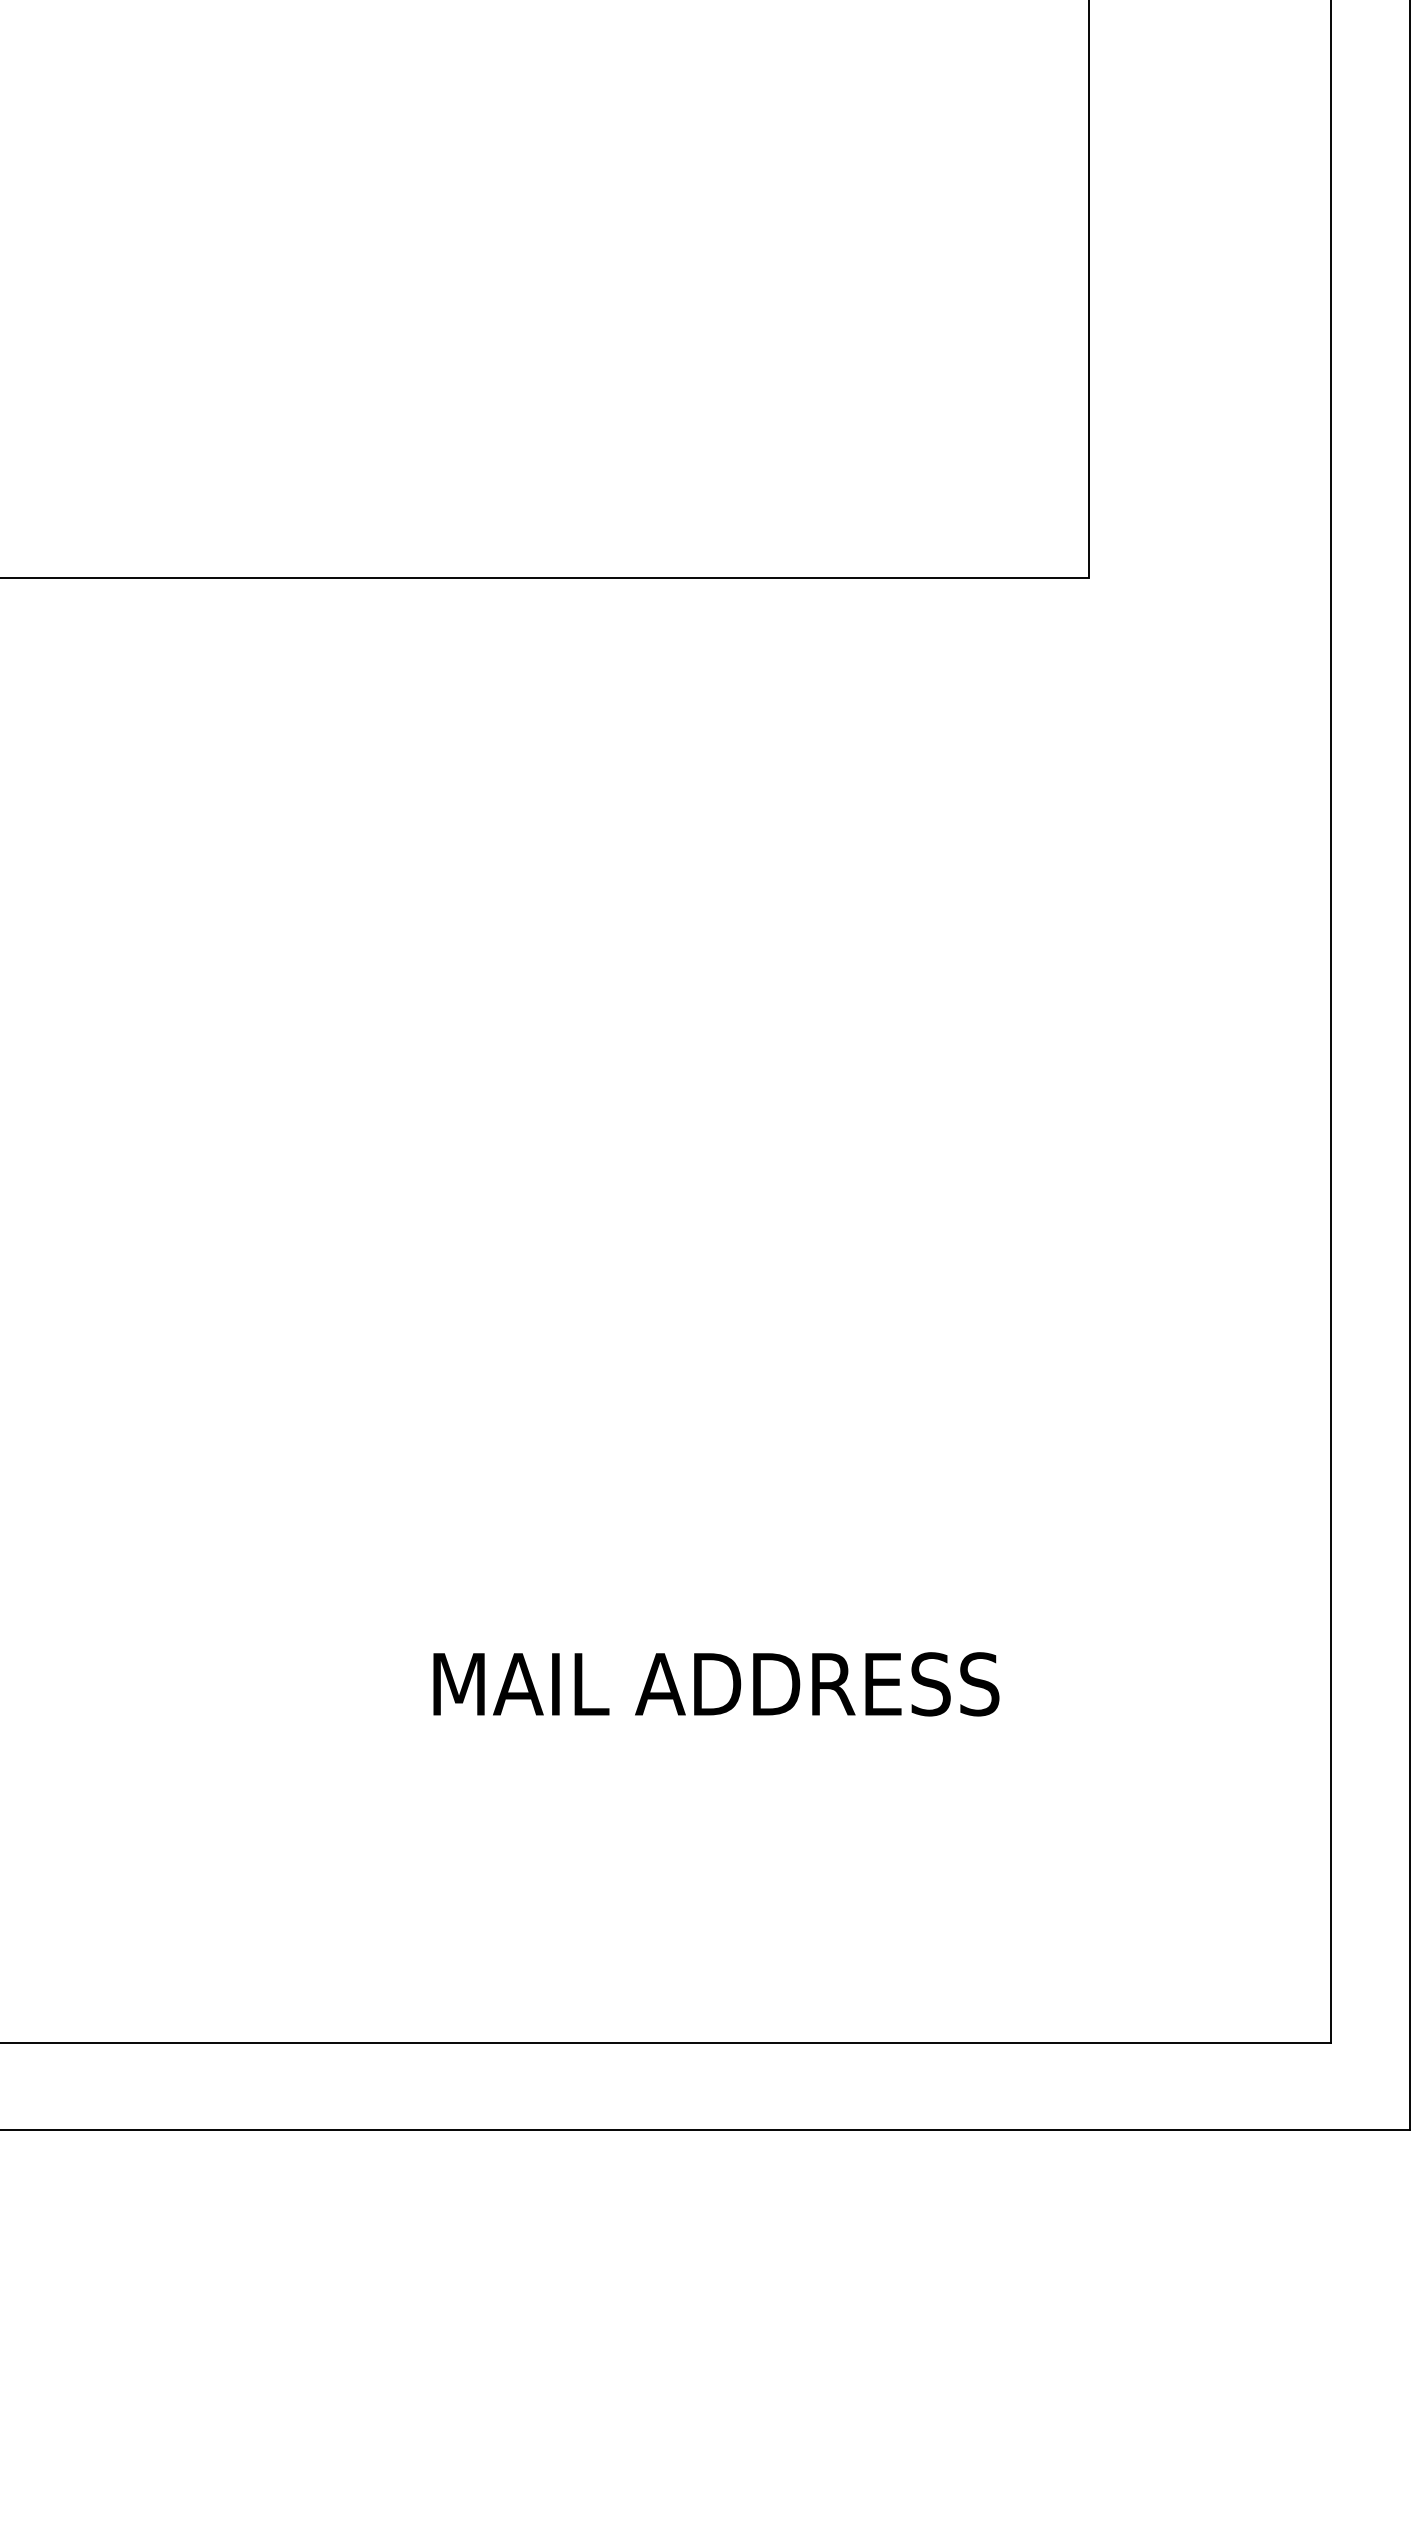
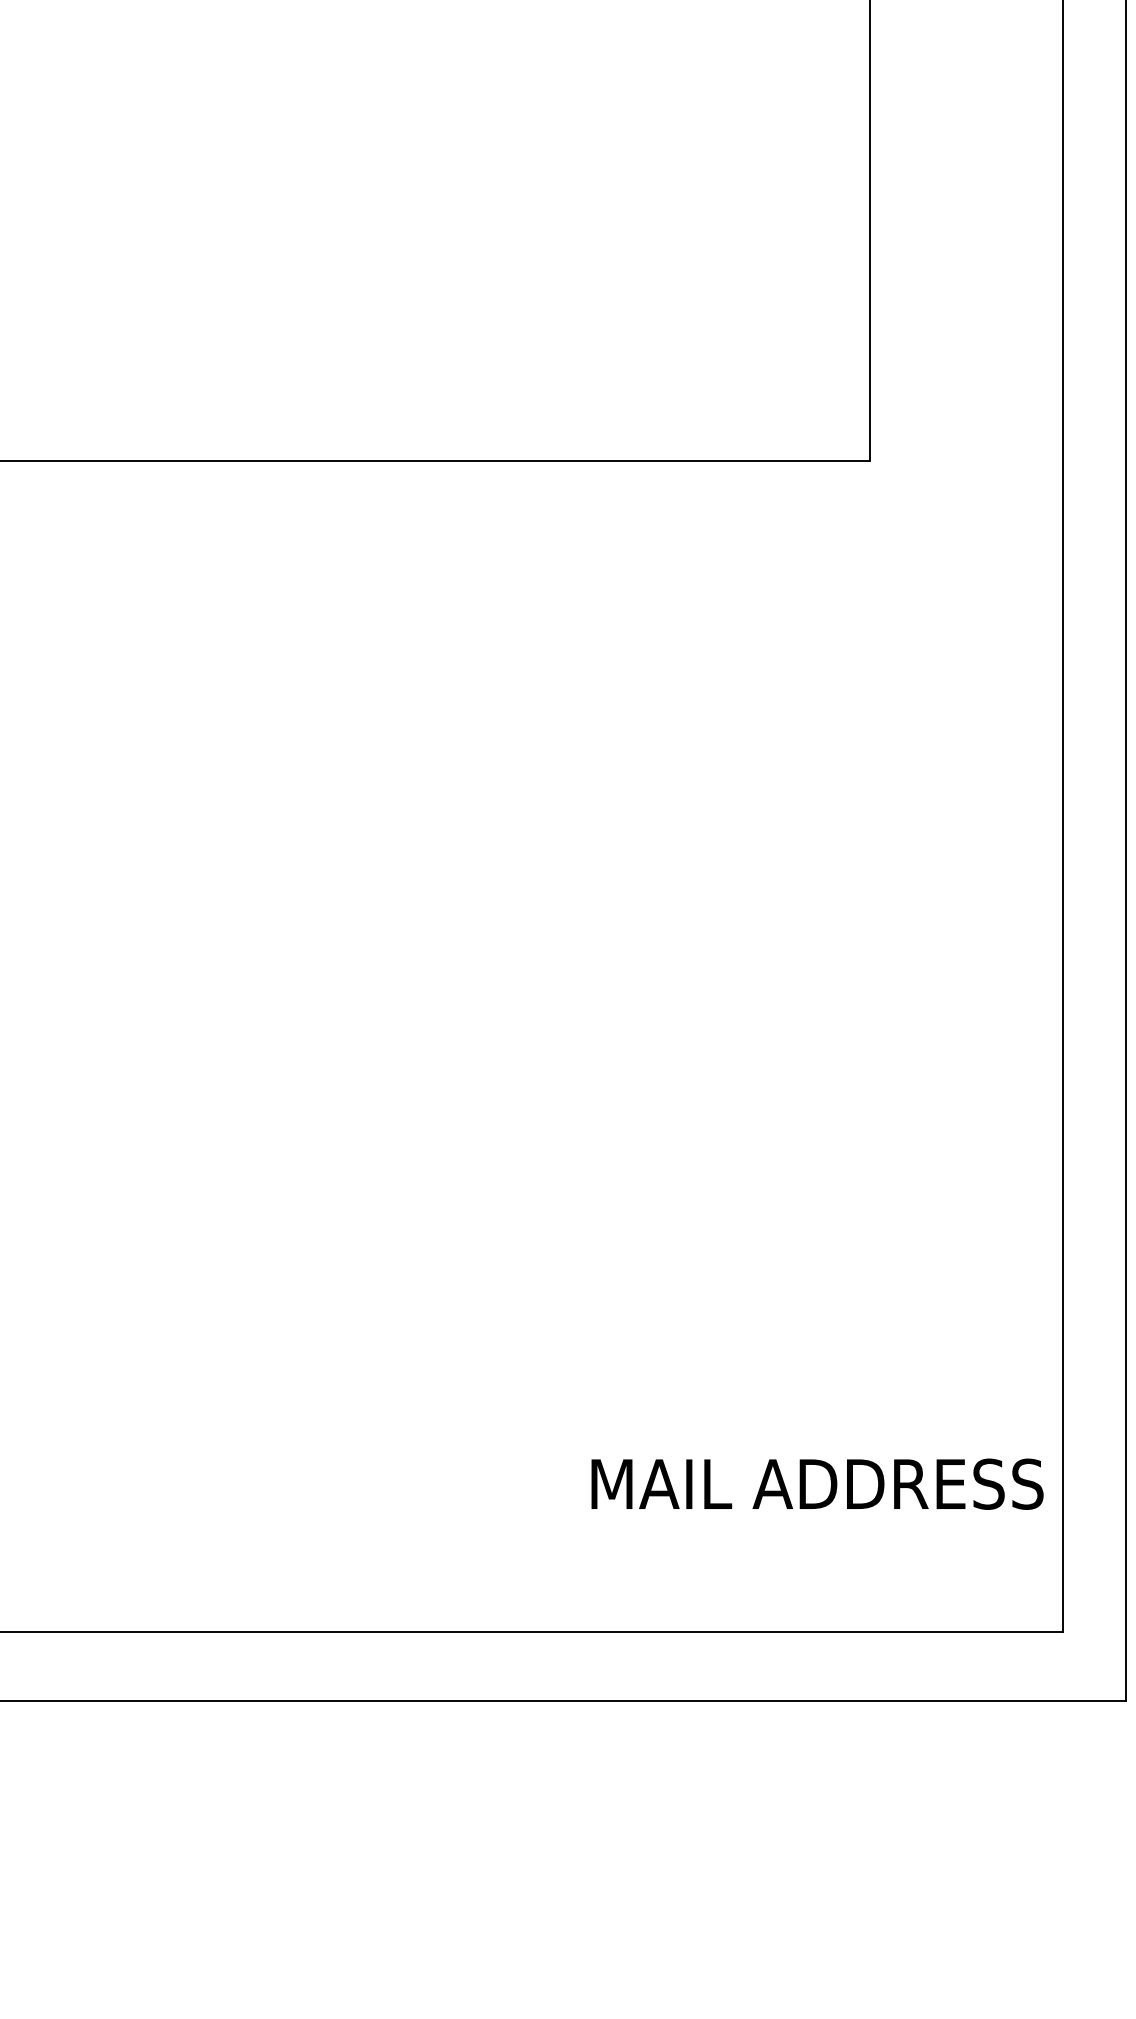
text: (716, 1684) -> (817, 1484), moved

